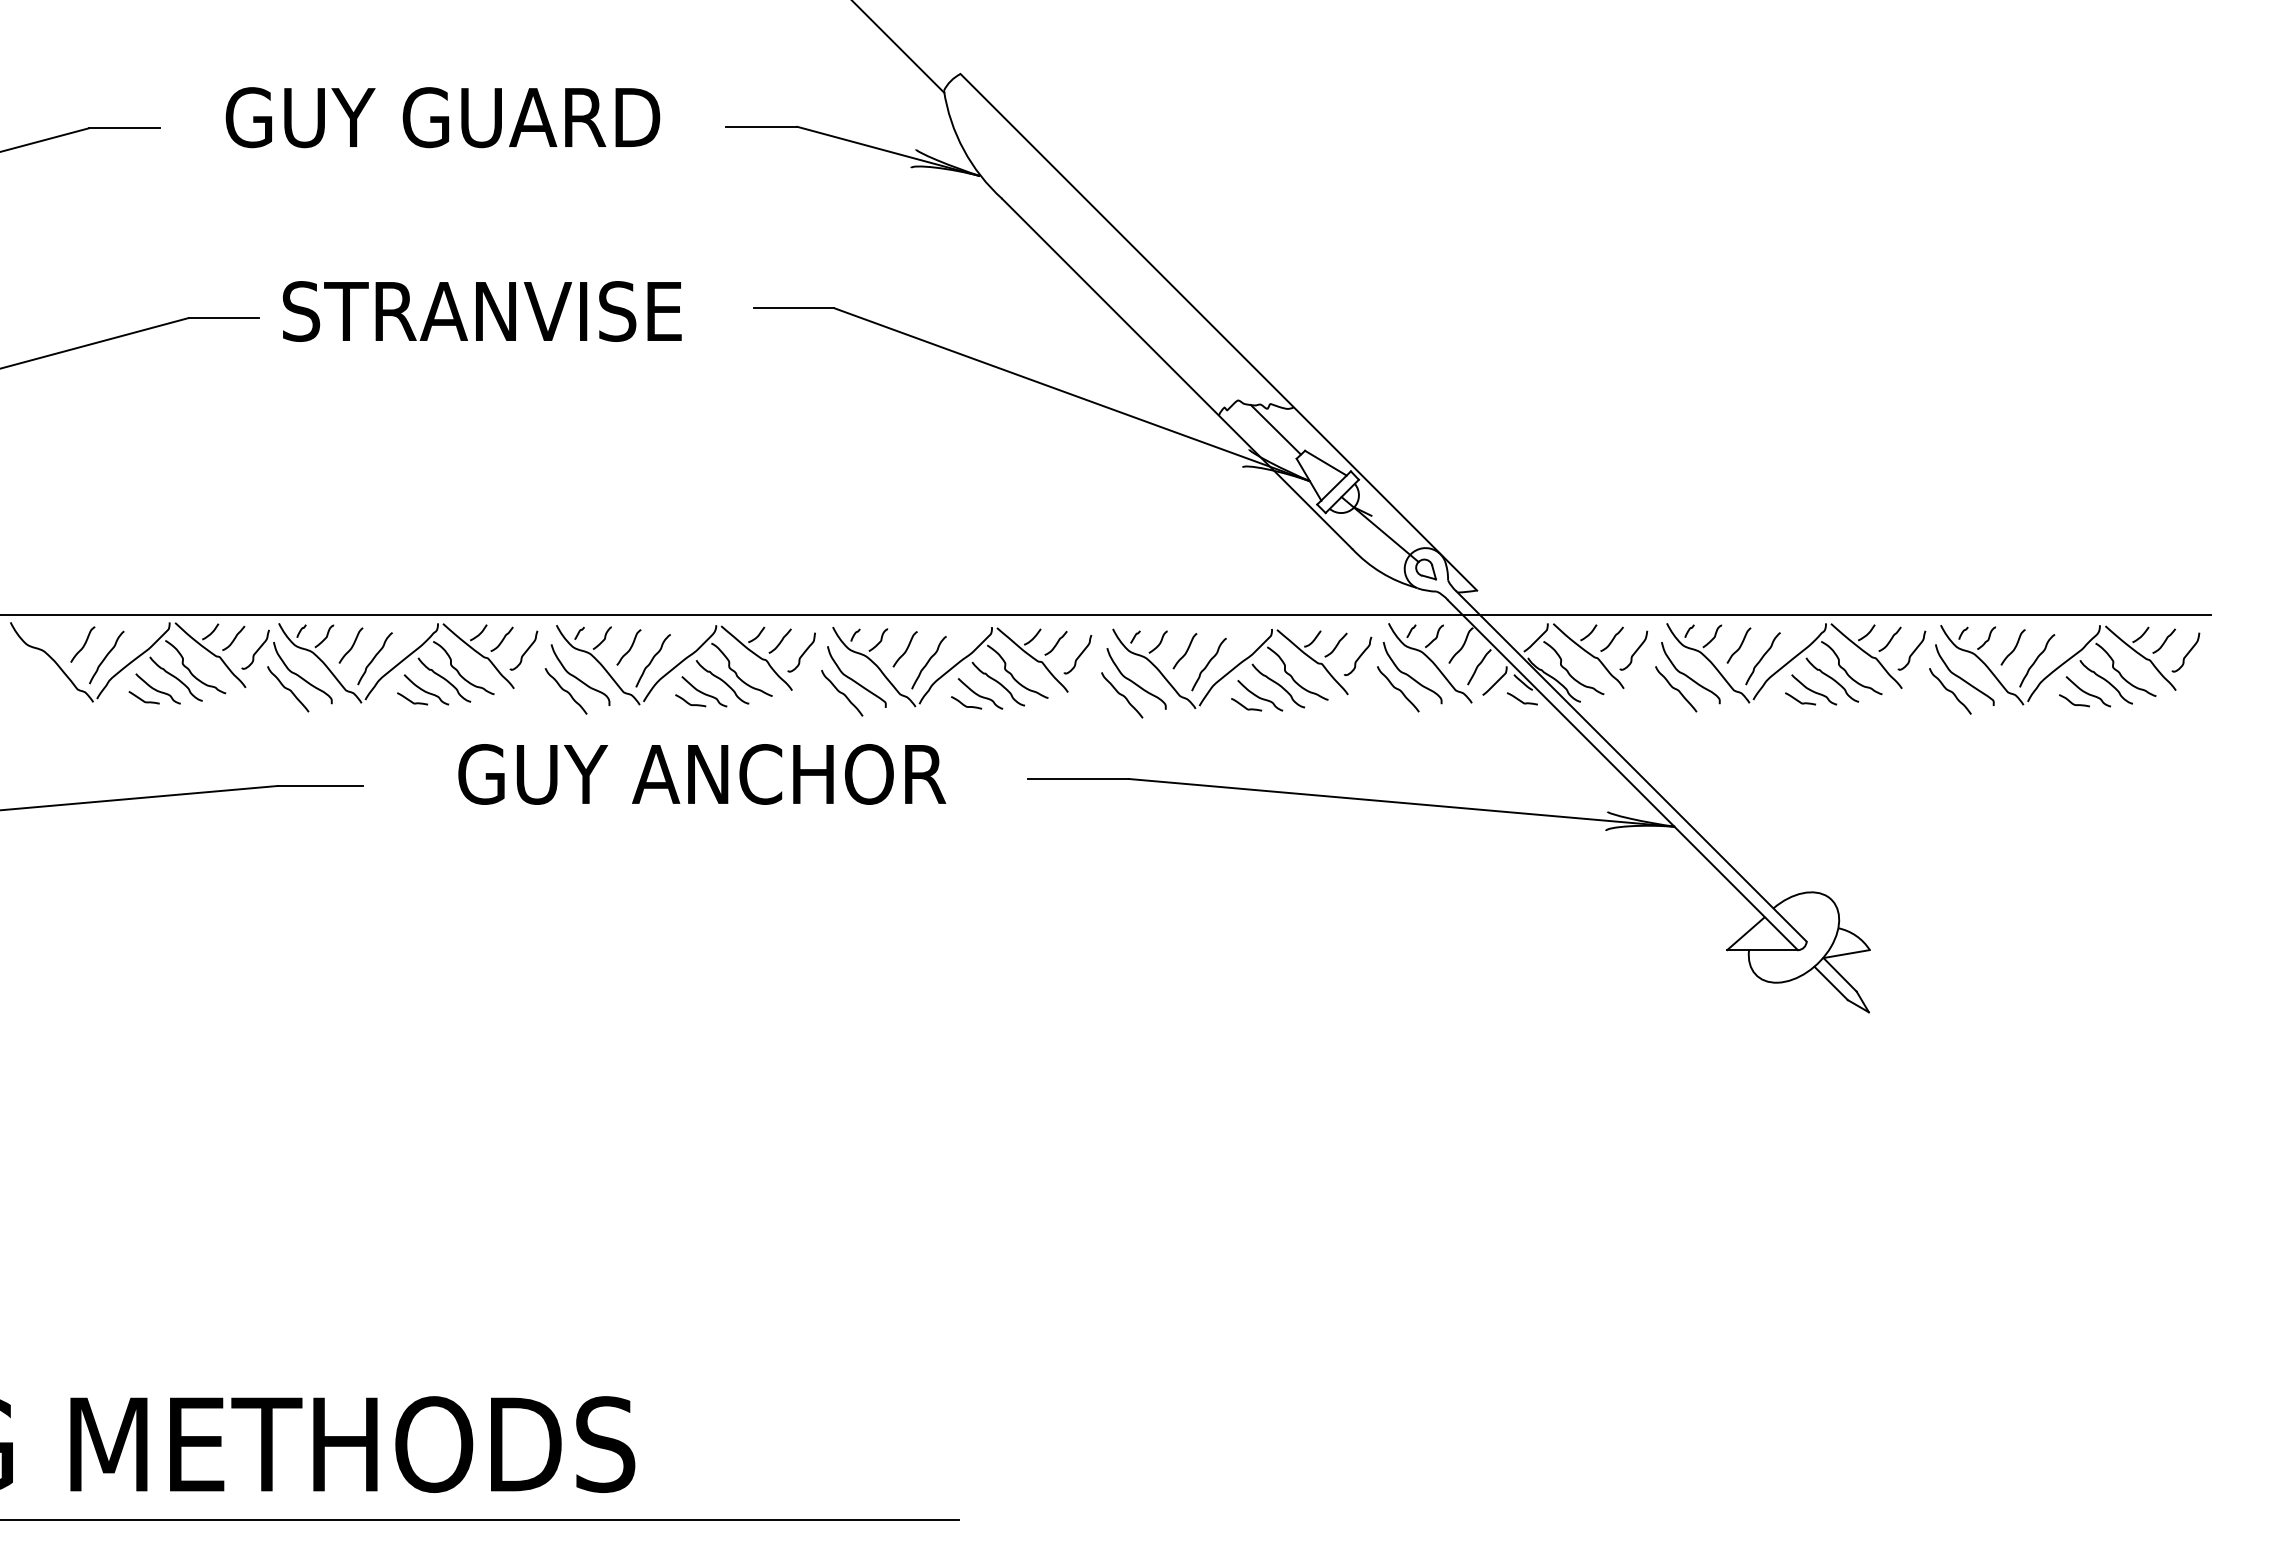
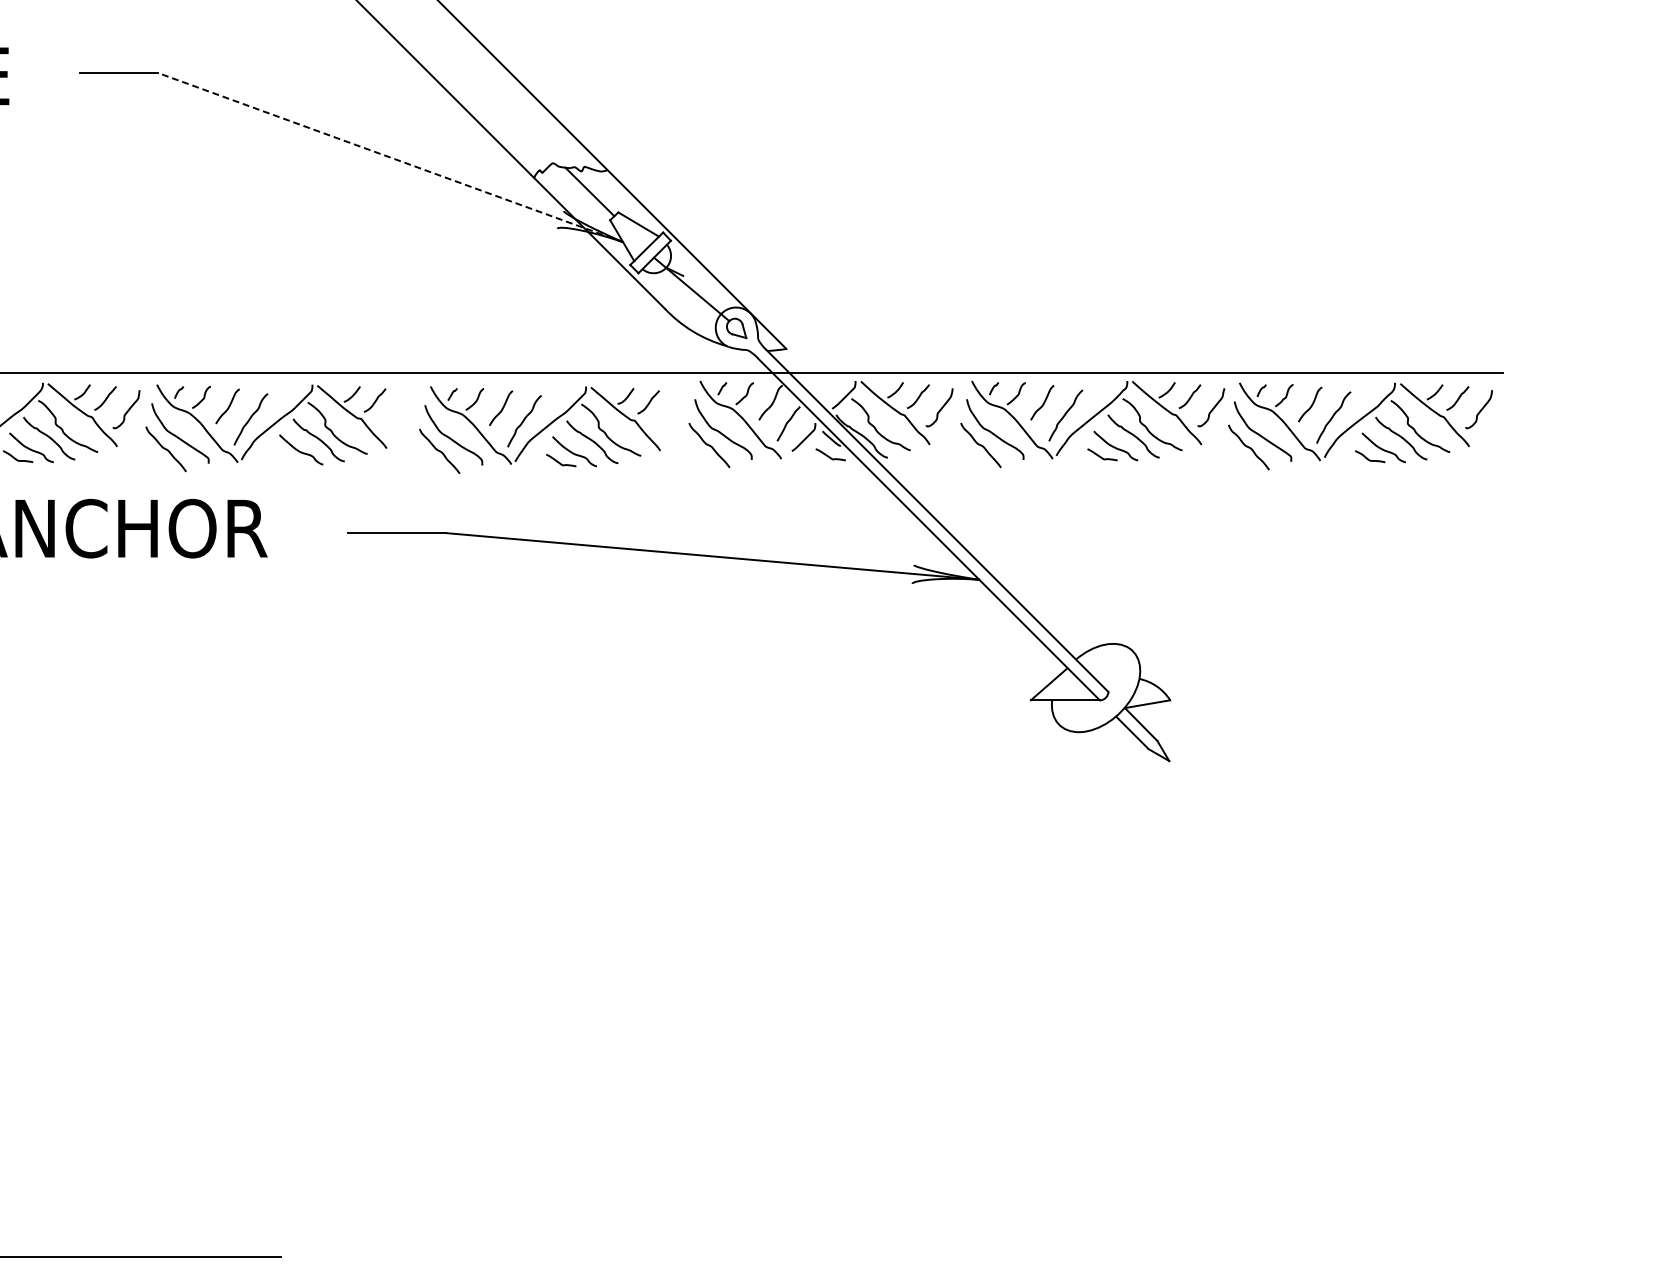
line: (1072, 394) -> (391, 157), solid -> dashed
curve: (1078, 655) -> (396, 412), removed
curve: (1359, 655) -> (671, 412), removed
curve: (964, 704) -> (285, 460), removed

